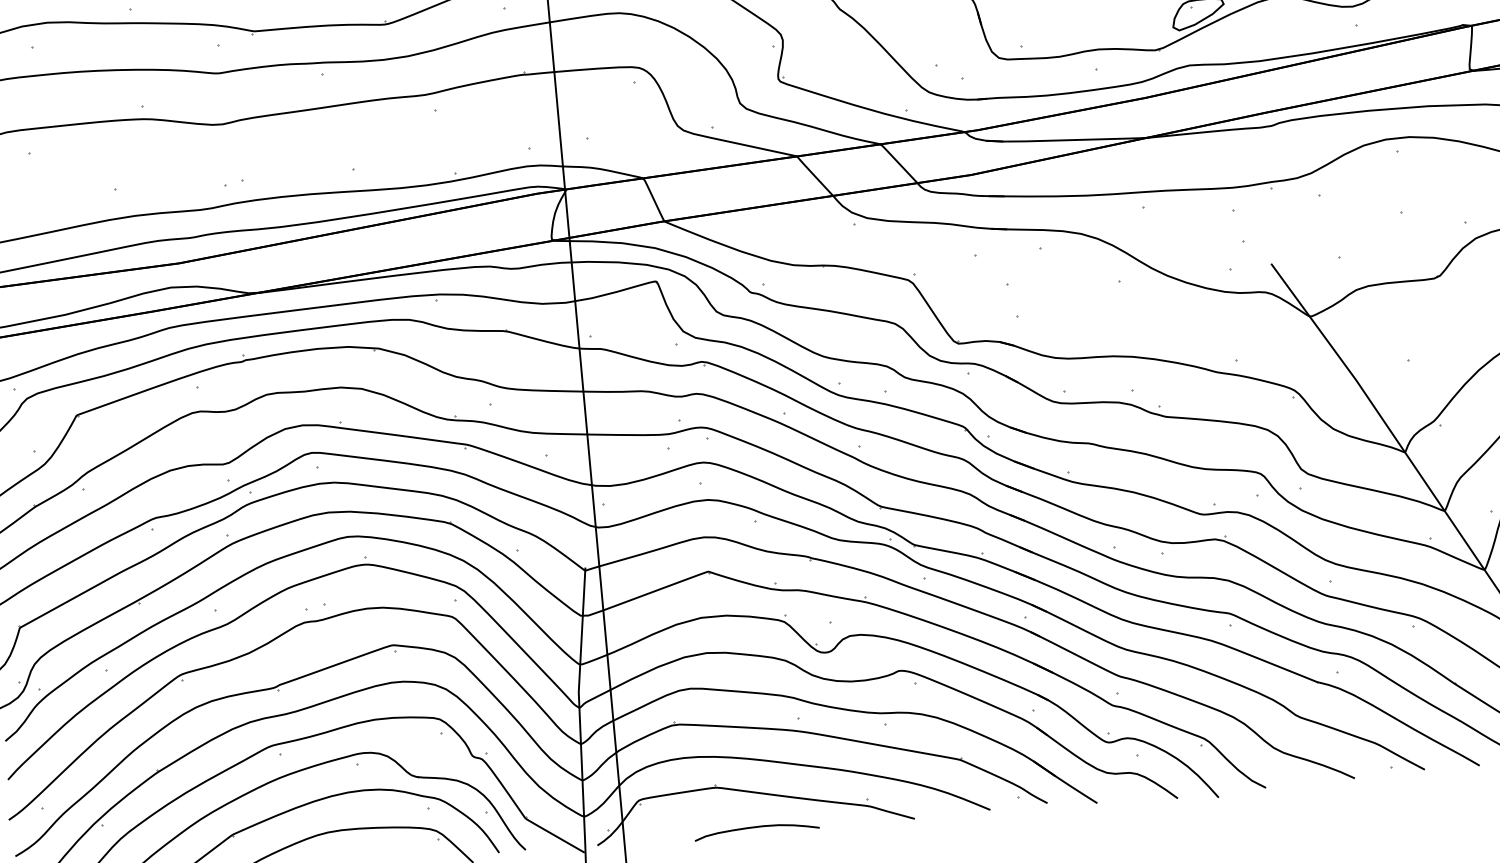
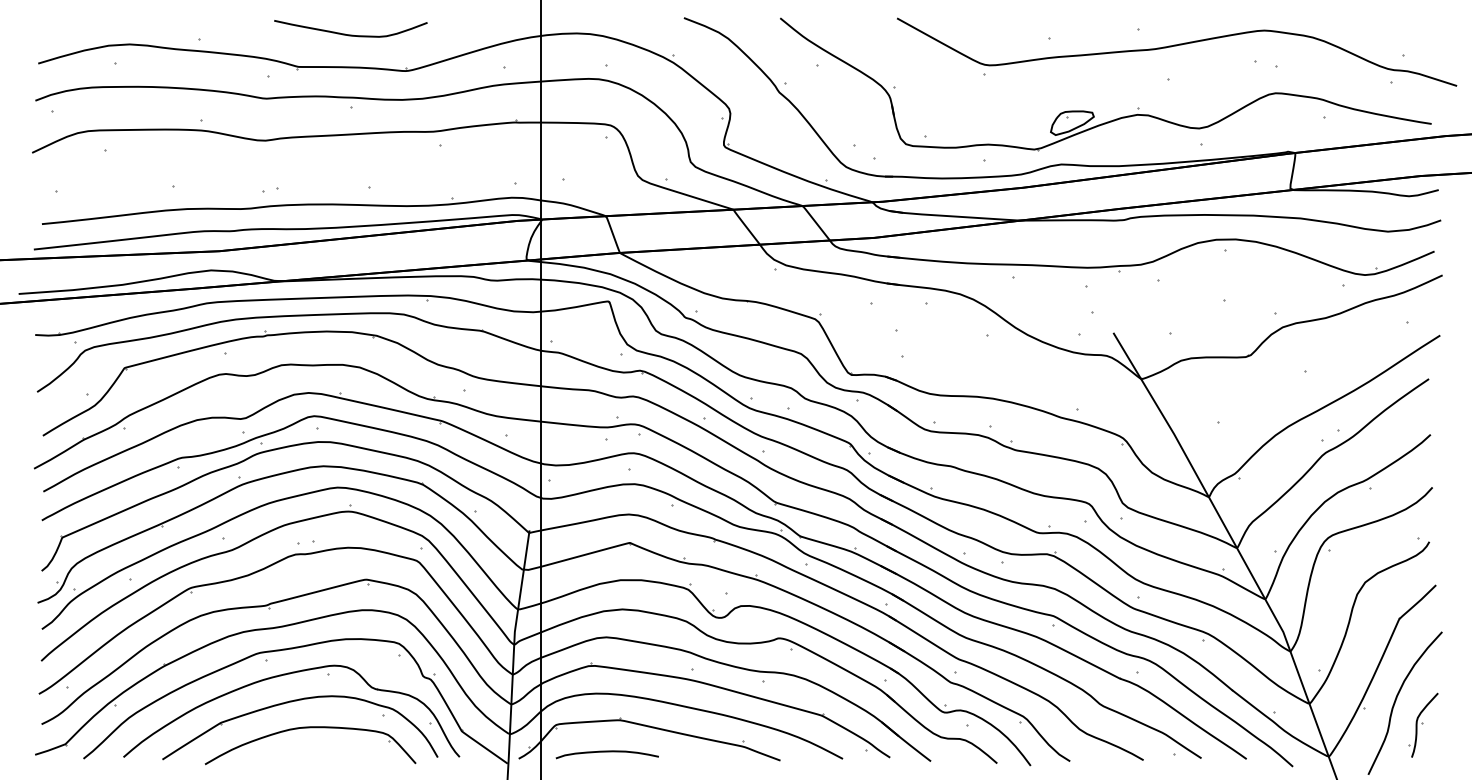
curve: (755, 828) -> (606, 752), moved

